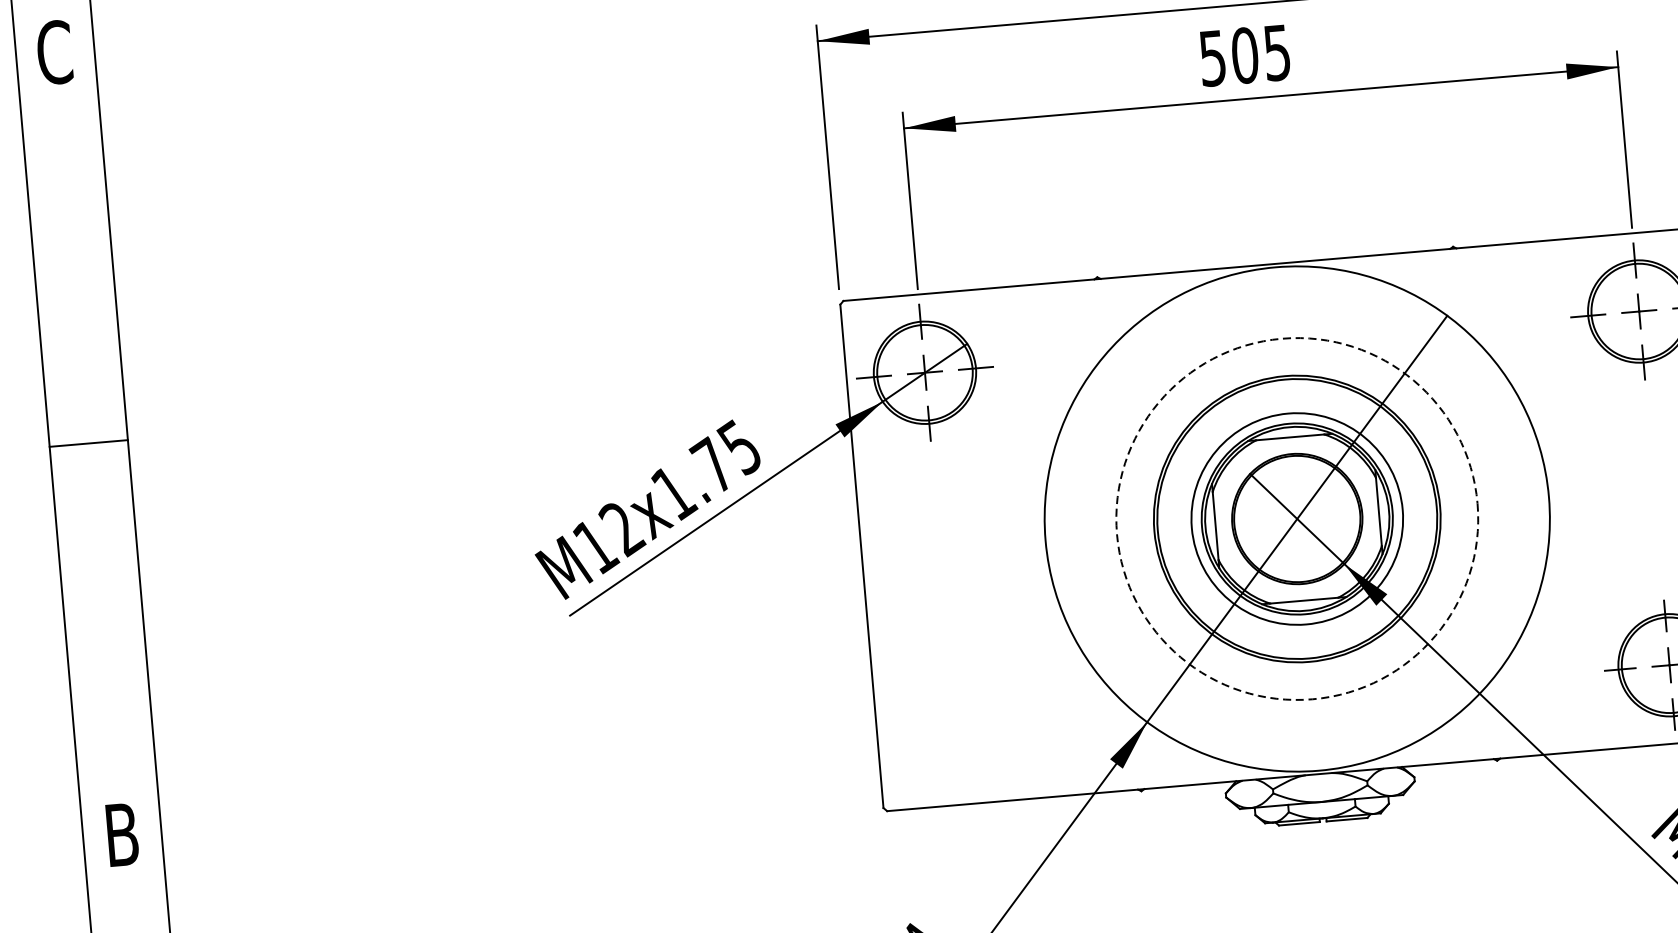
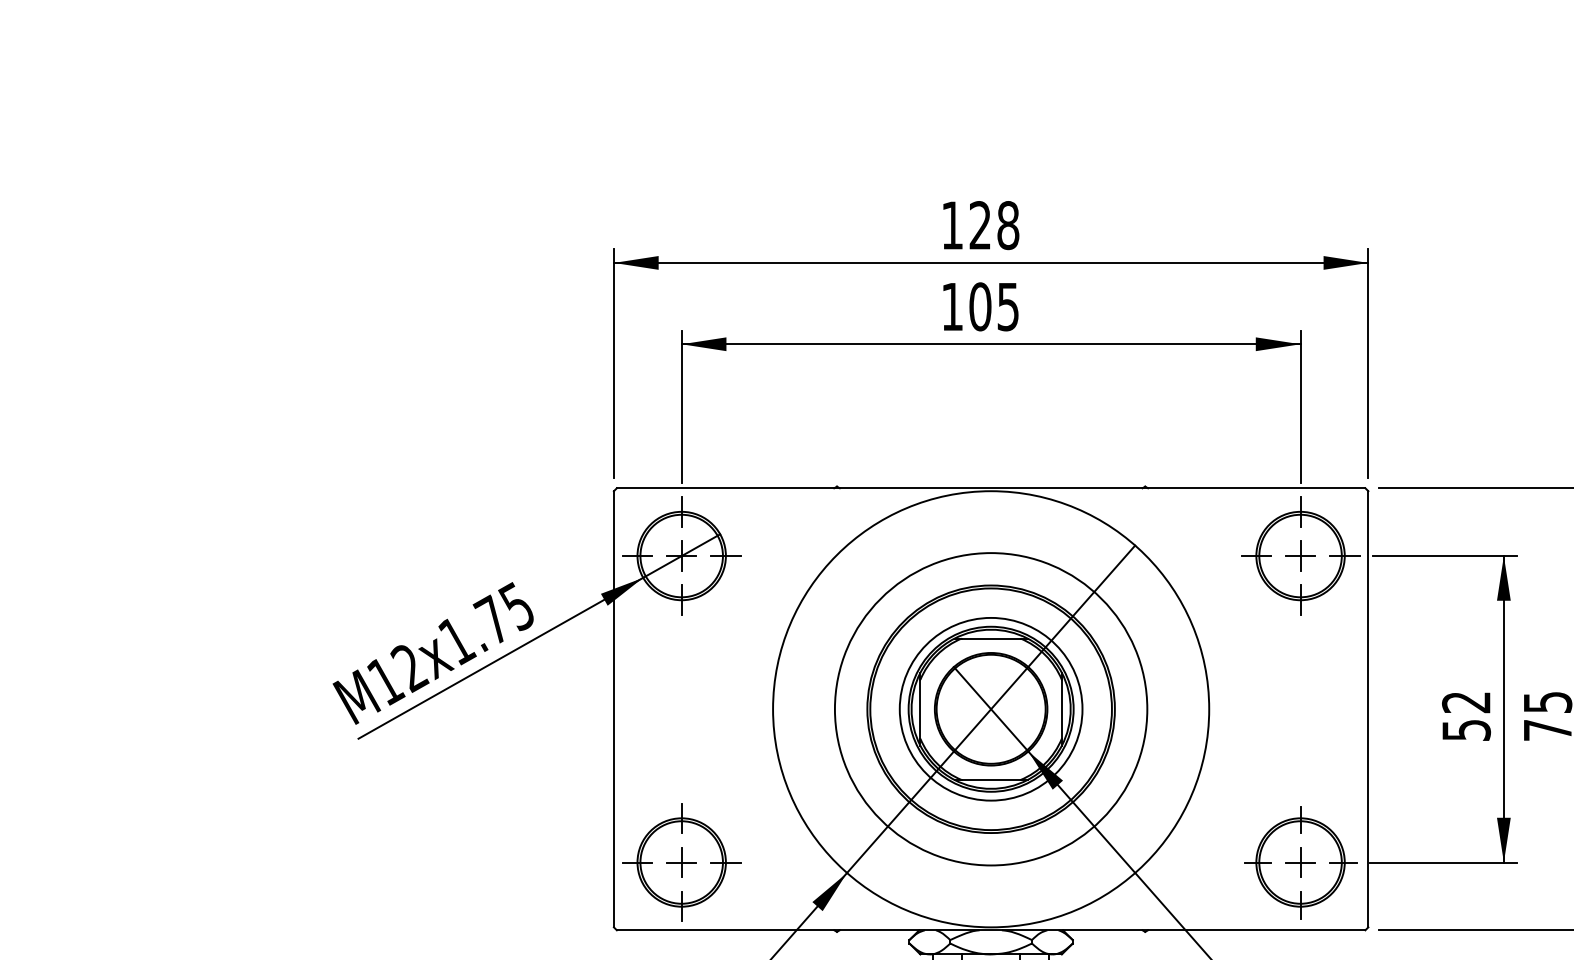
text: (1212, 59) -> (952, 307), 505 -> 105
circle: (1296, 519) -> (990, 709), dashed -> solid
part: (955, 726) -> (681, 862), added

